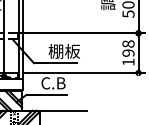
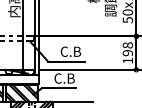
text: (64, 51) -> (73, 51), 棚板 -> C.B

